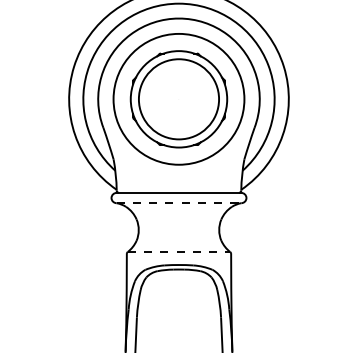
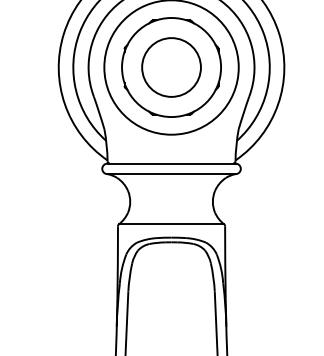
circle: (178, 98) -> (171, 66), size x0.71
line: (179, 203) -> (172, 174), dashed -> solid
line: (179, 252) -> (172, 224), dashed -> solid

